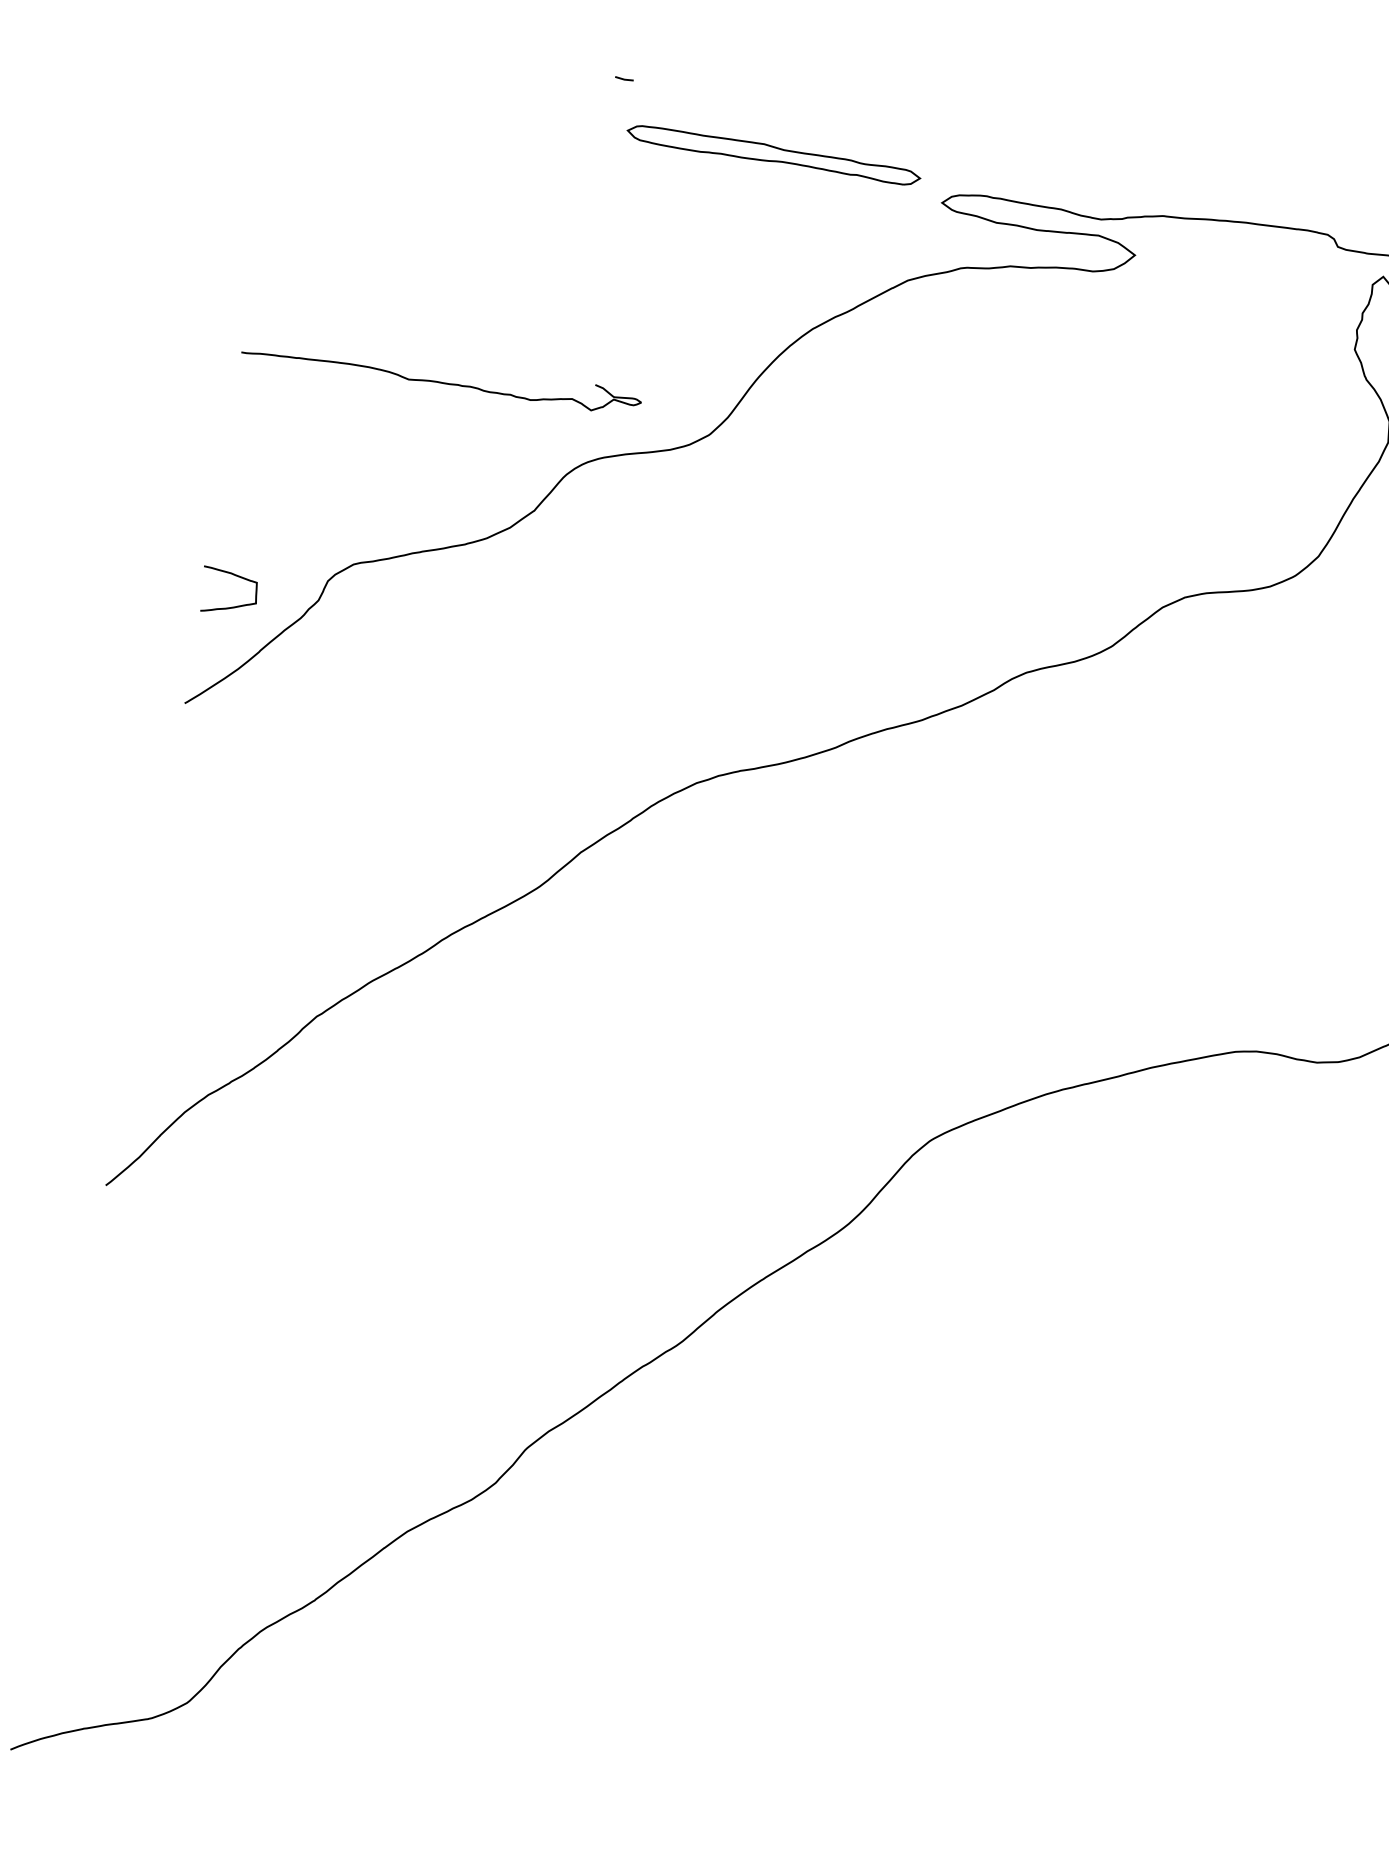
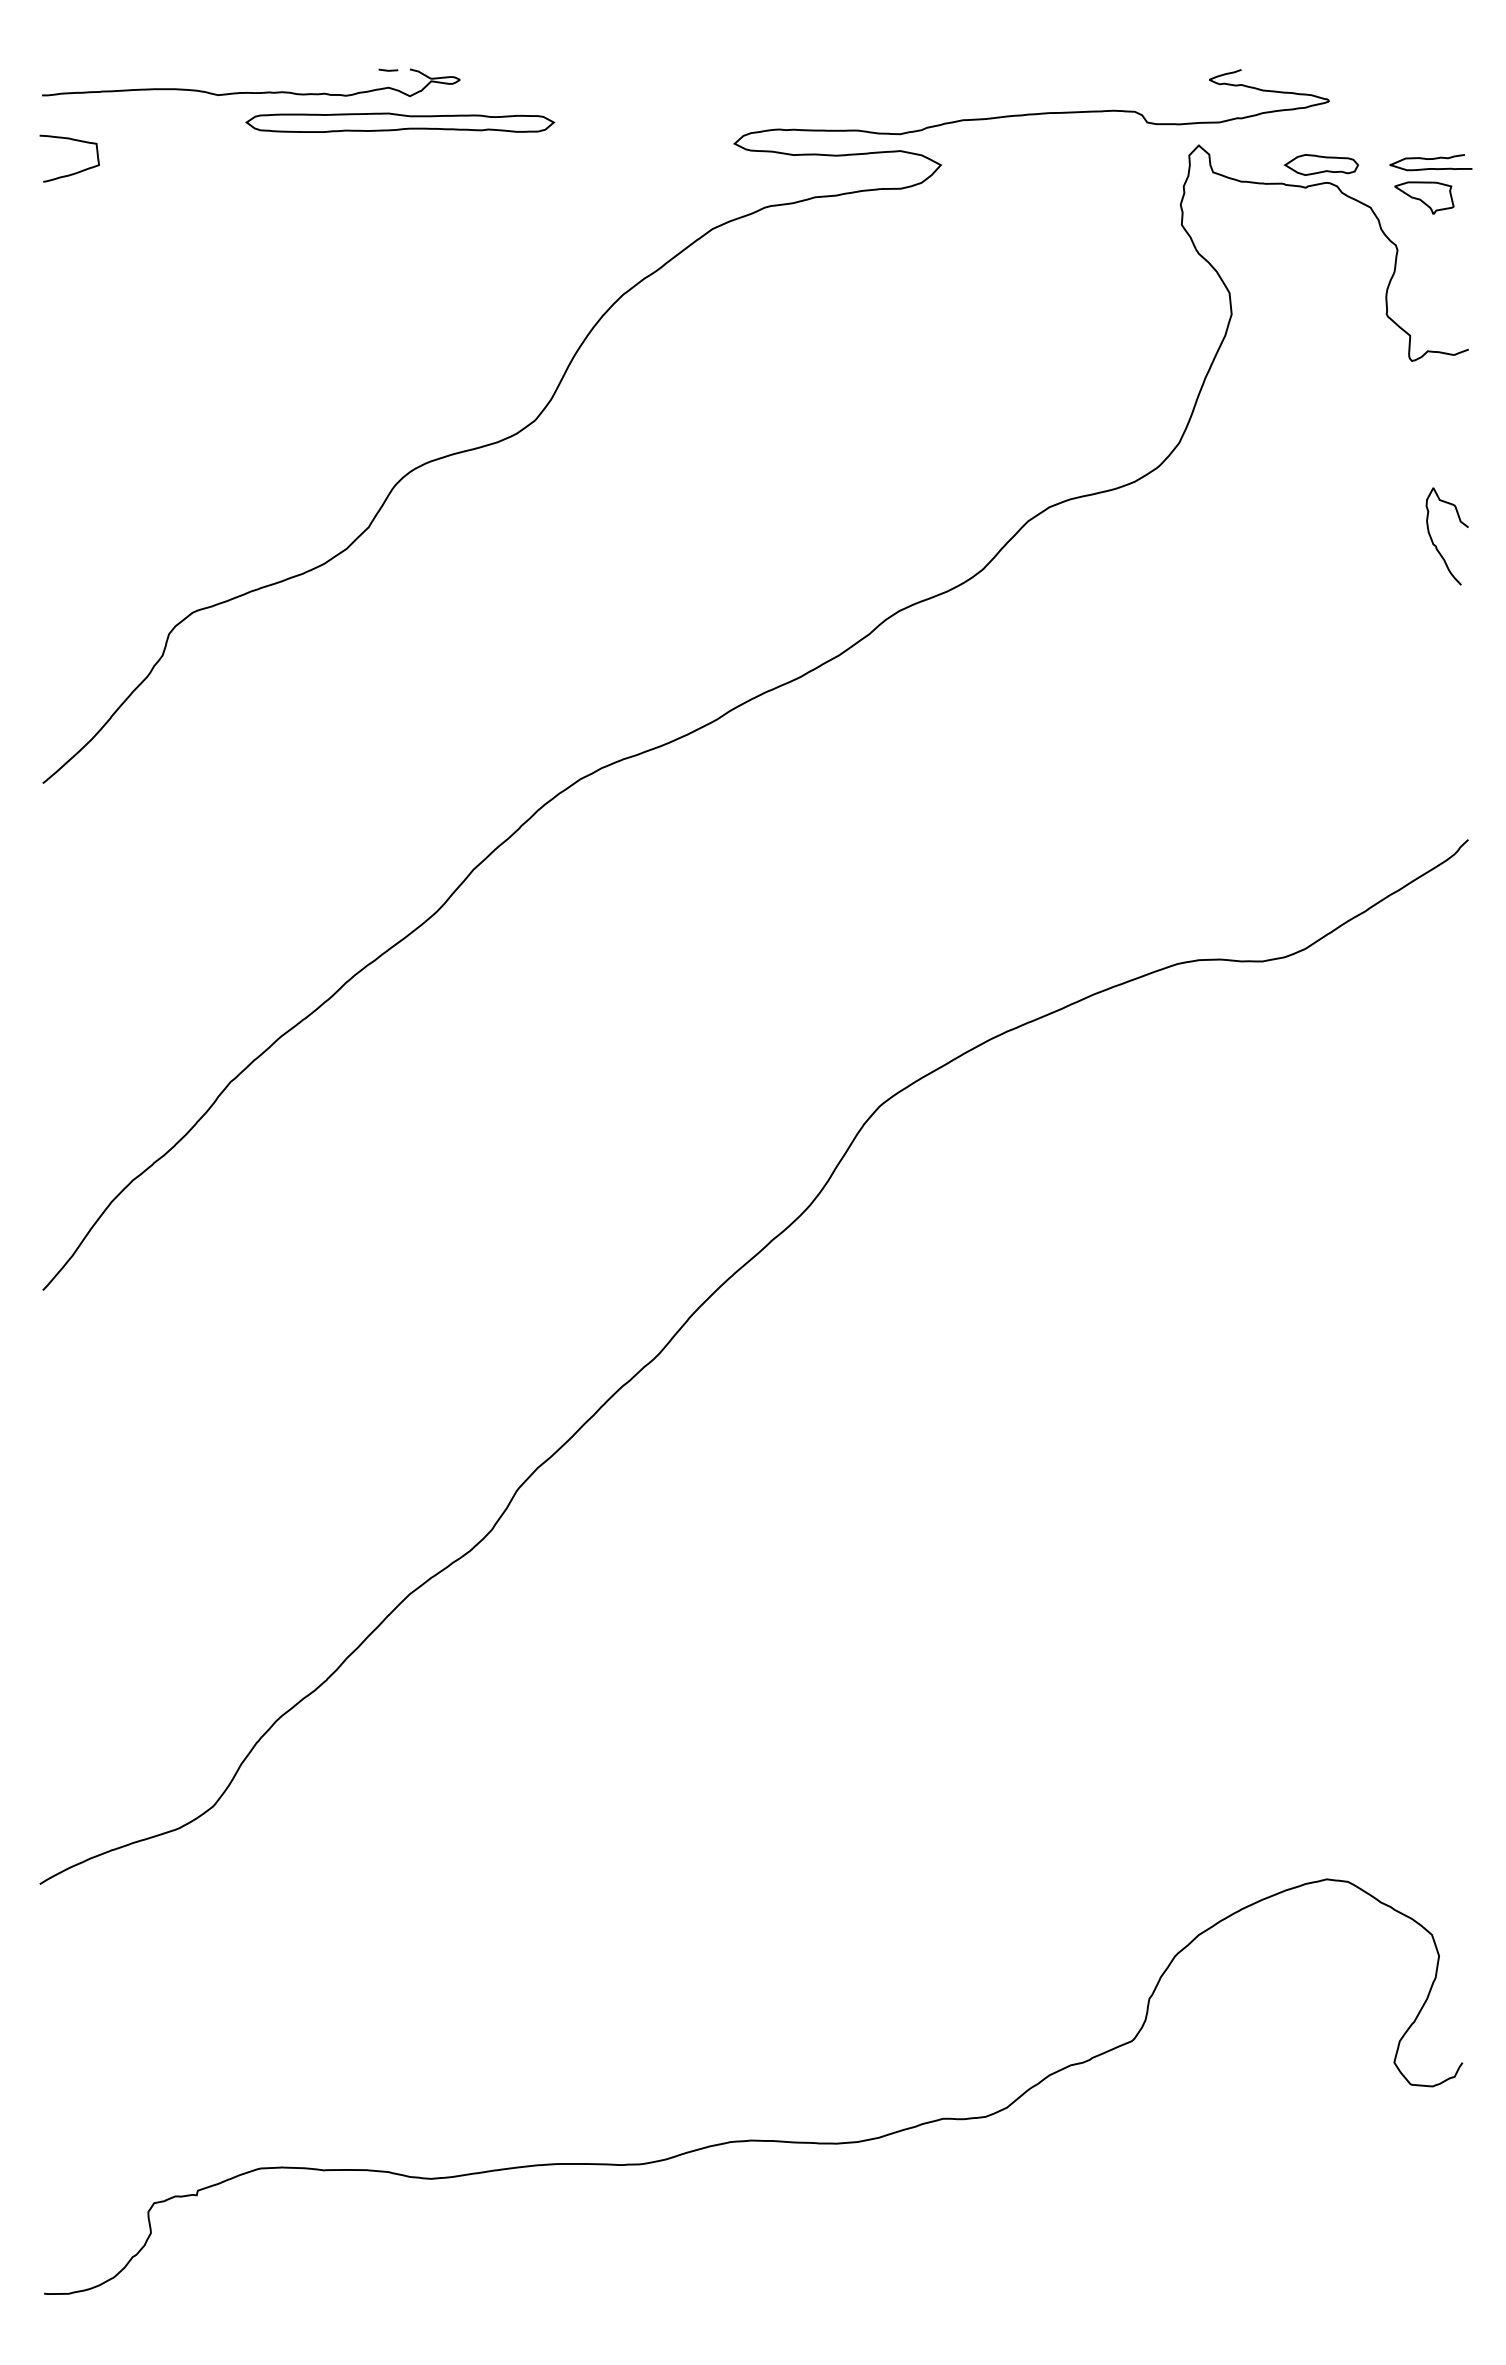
part: (774, 154) -> (400, 122), moved
curve: (441, 382) -> (251, 92), moved
curve: (231, 606) -> (74, 172), moved

